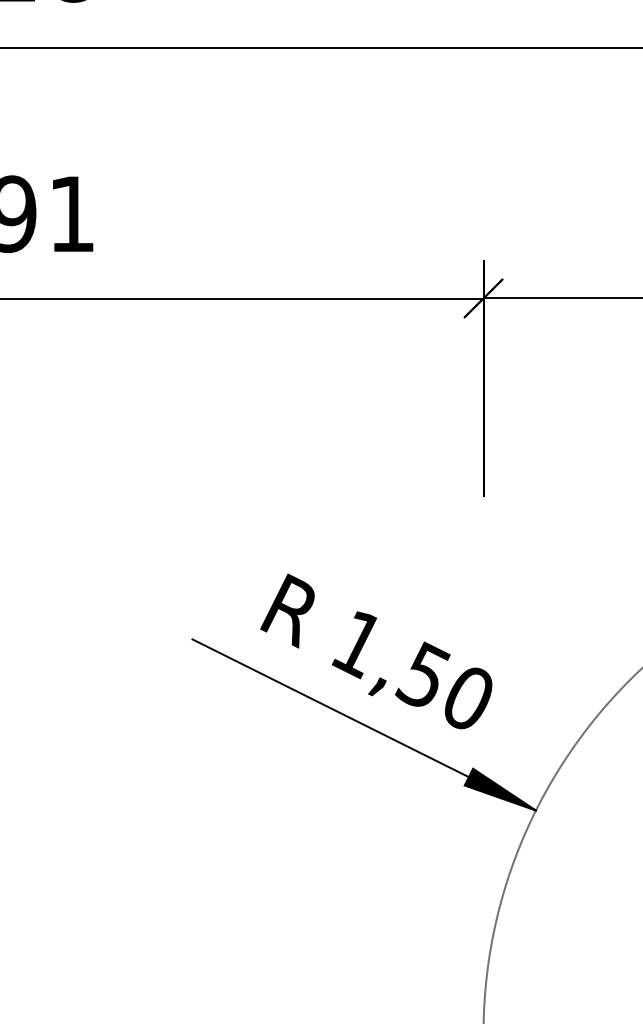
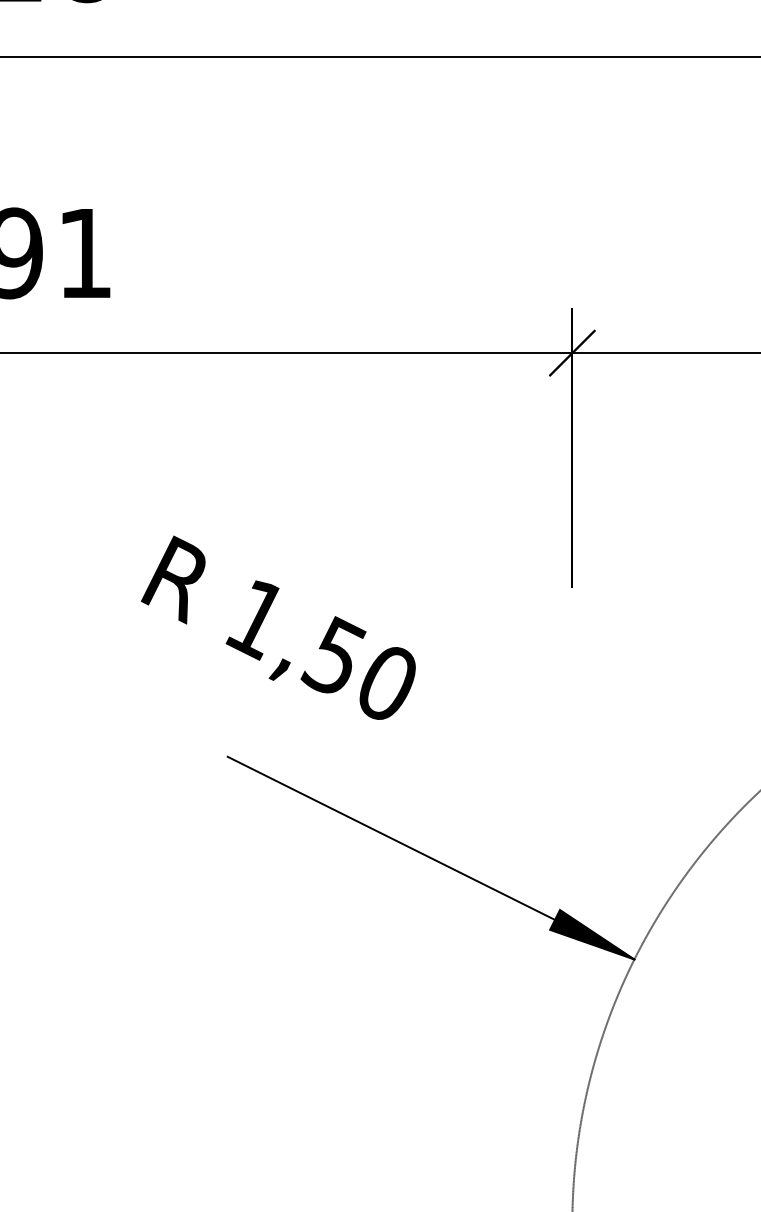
text: (376, 651) -> (278, 627), moved

